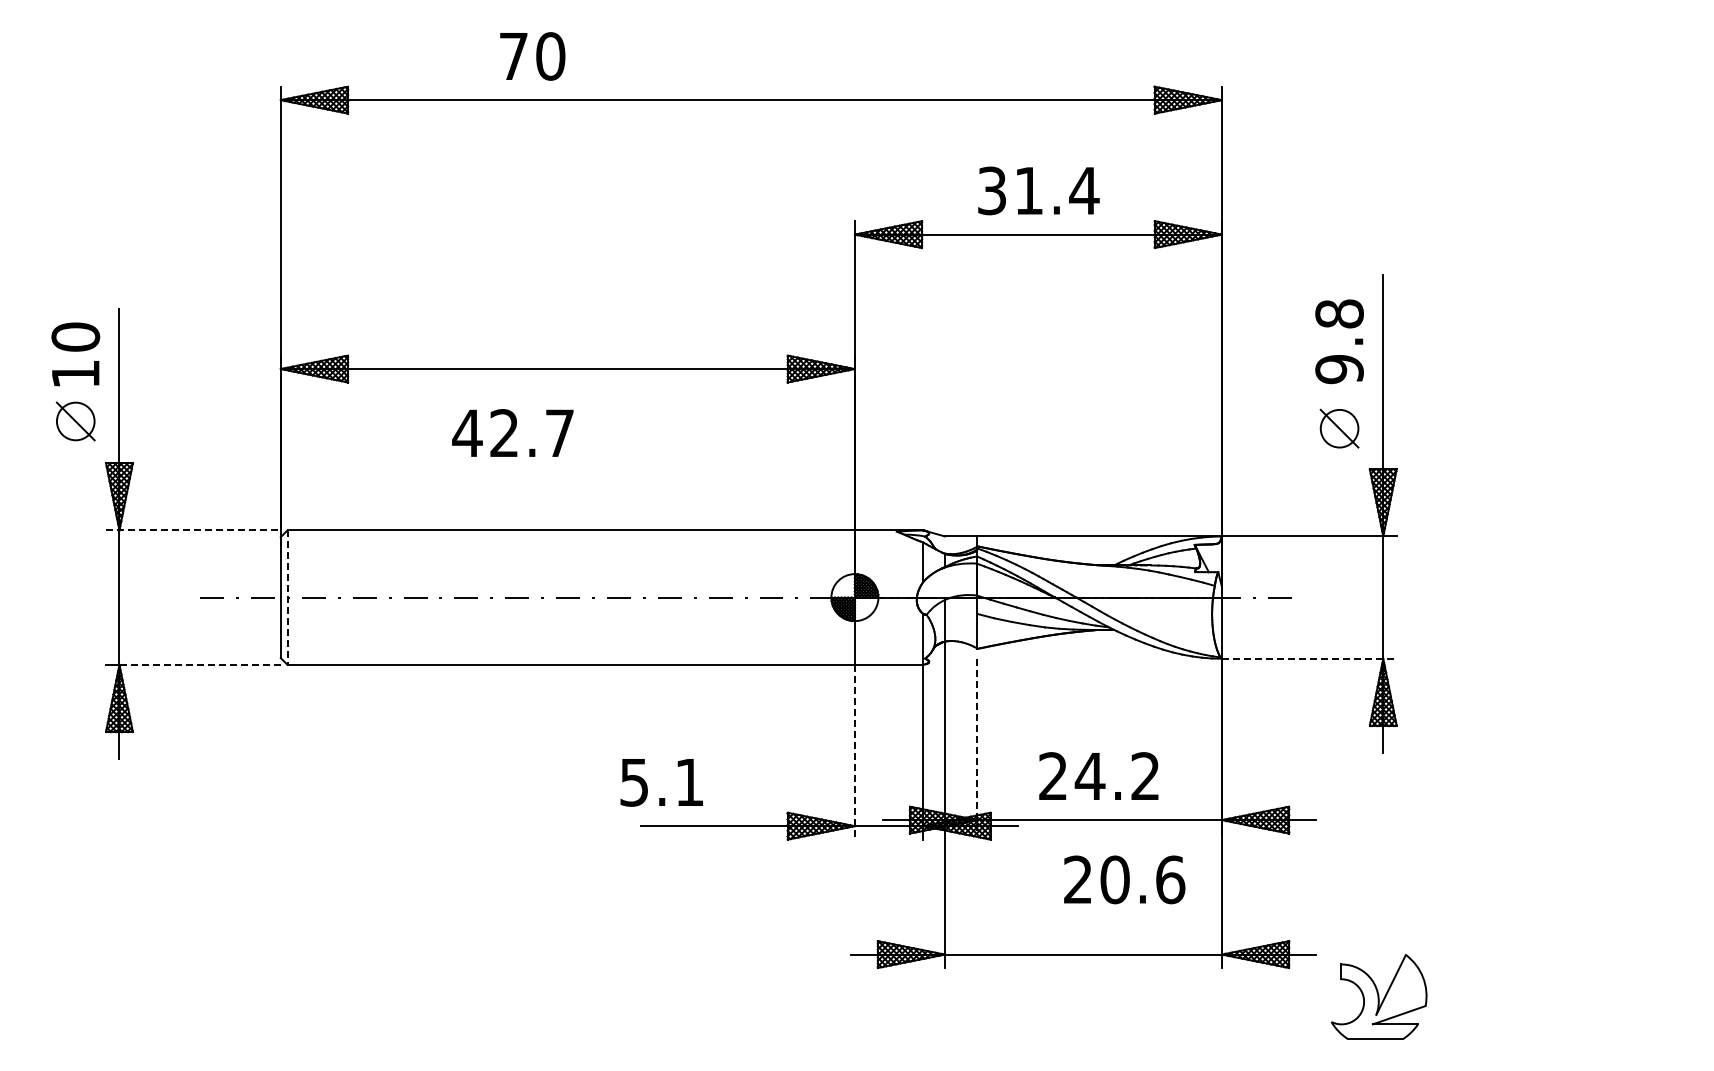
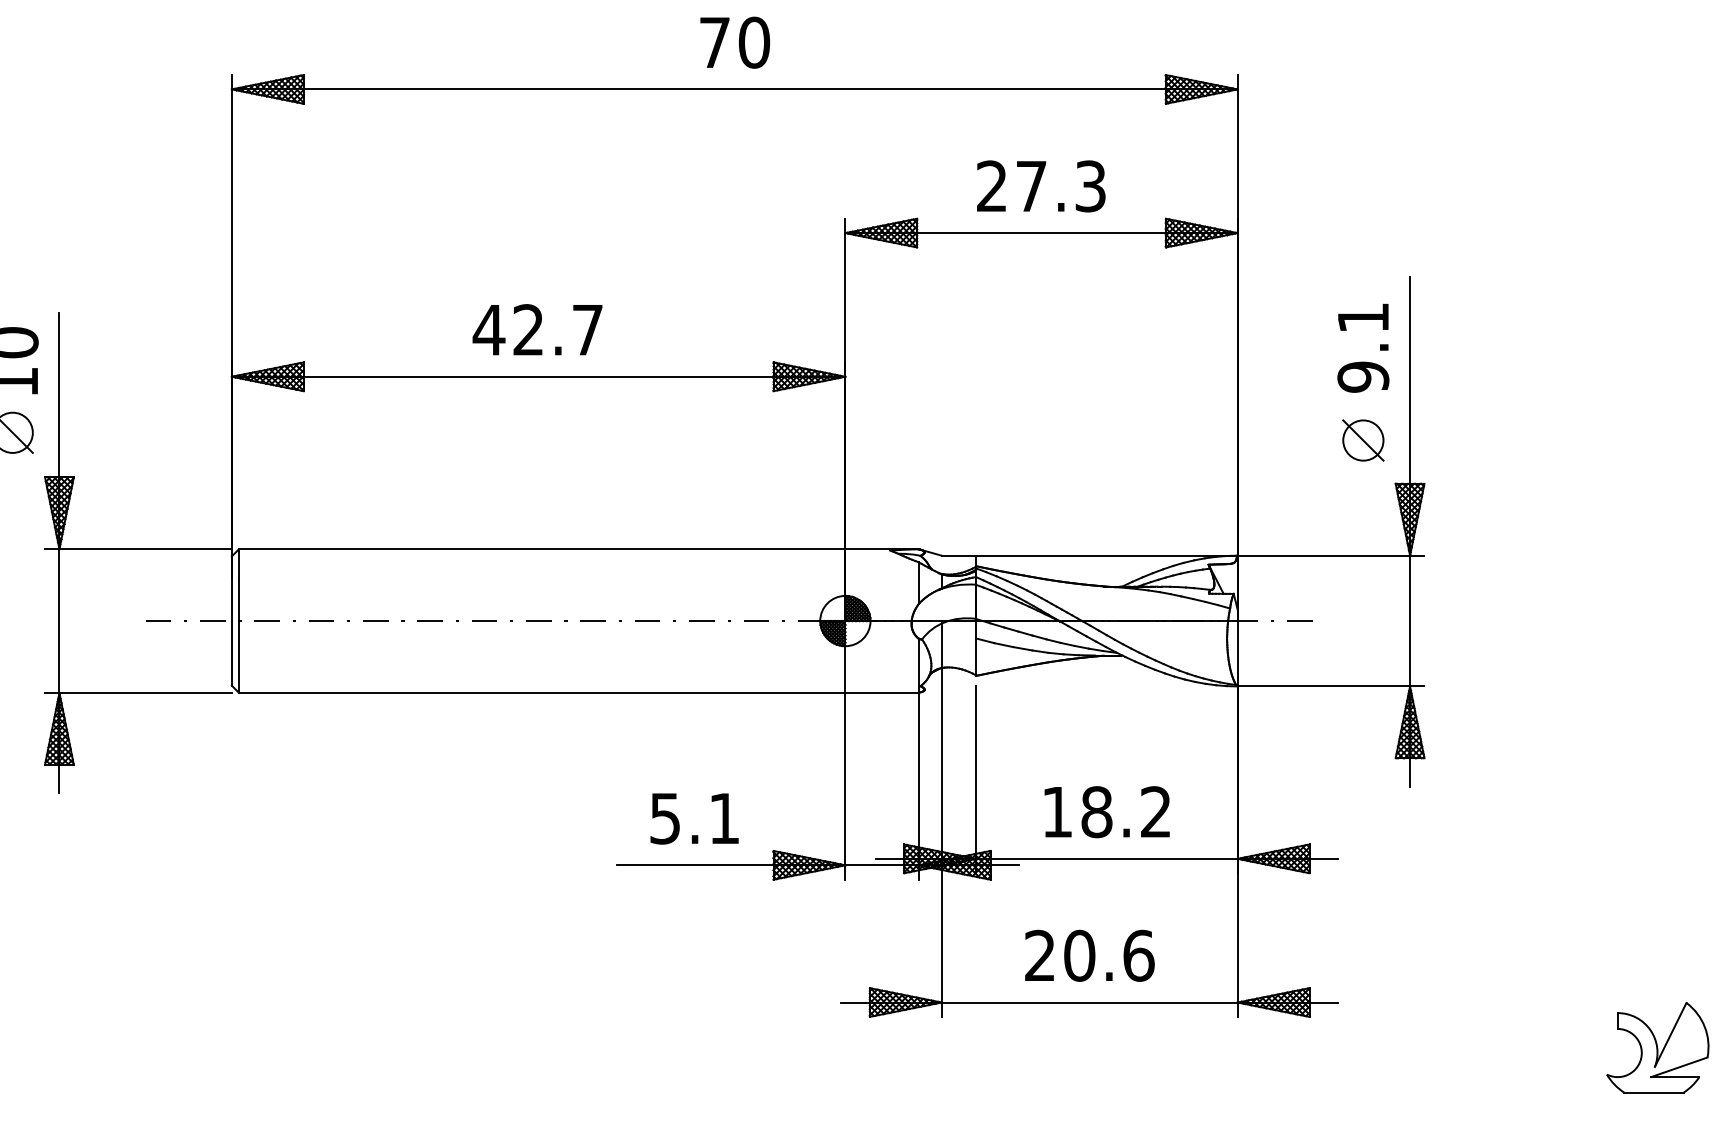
text: (532, 56) -> (734, 42), moved
text: (1038, 190) -> (1041, 185), 31.4 -> 27.3
text: (1339, 313) -> (1363, 317), 9.8 -> 9.1
text: (512, 432) -> (537, 329), moved
line: (193, 530) -> (138, 549), dashed -> solid
line: (287, 598) -> (239, 621), dashed -> solid
line: (1309, 658) -> (1331, 686), dashed -> solid
line: (200, 664) -> (146, 692), dashed -> solid
line: (977, 746) -> (976, 780), dashed -> solid
line: (854, 752) -> (844, 786), dashed -> solid
text: (1072, 776) -> (1077, 812), 24.2 -> 18.2
text: (661, 782) -> (694, 818), moved
text: (1124, 879) -> (1089, 955), moved
part: (1379, 996) -> (1658, 1047), moved

